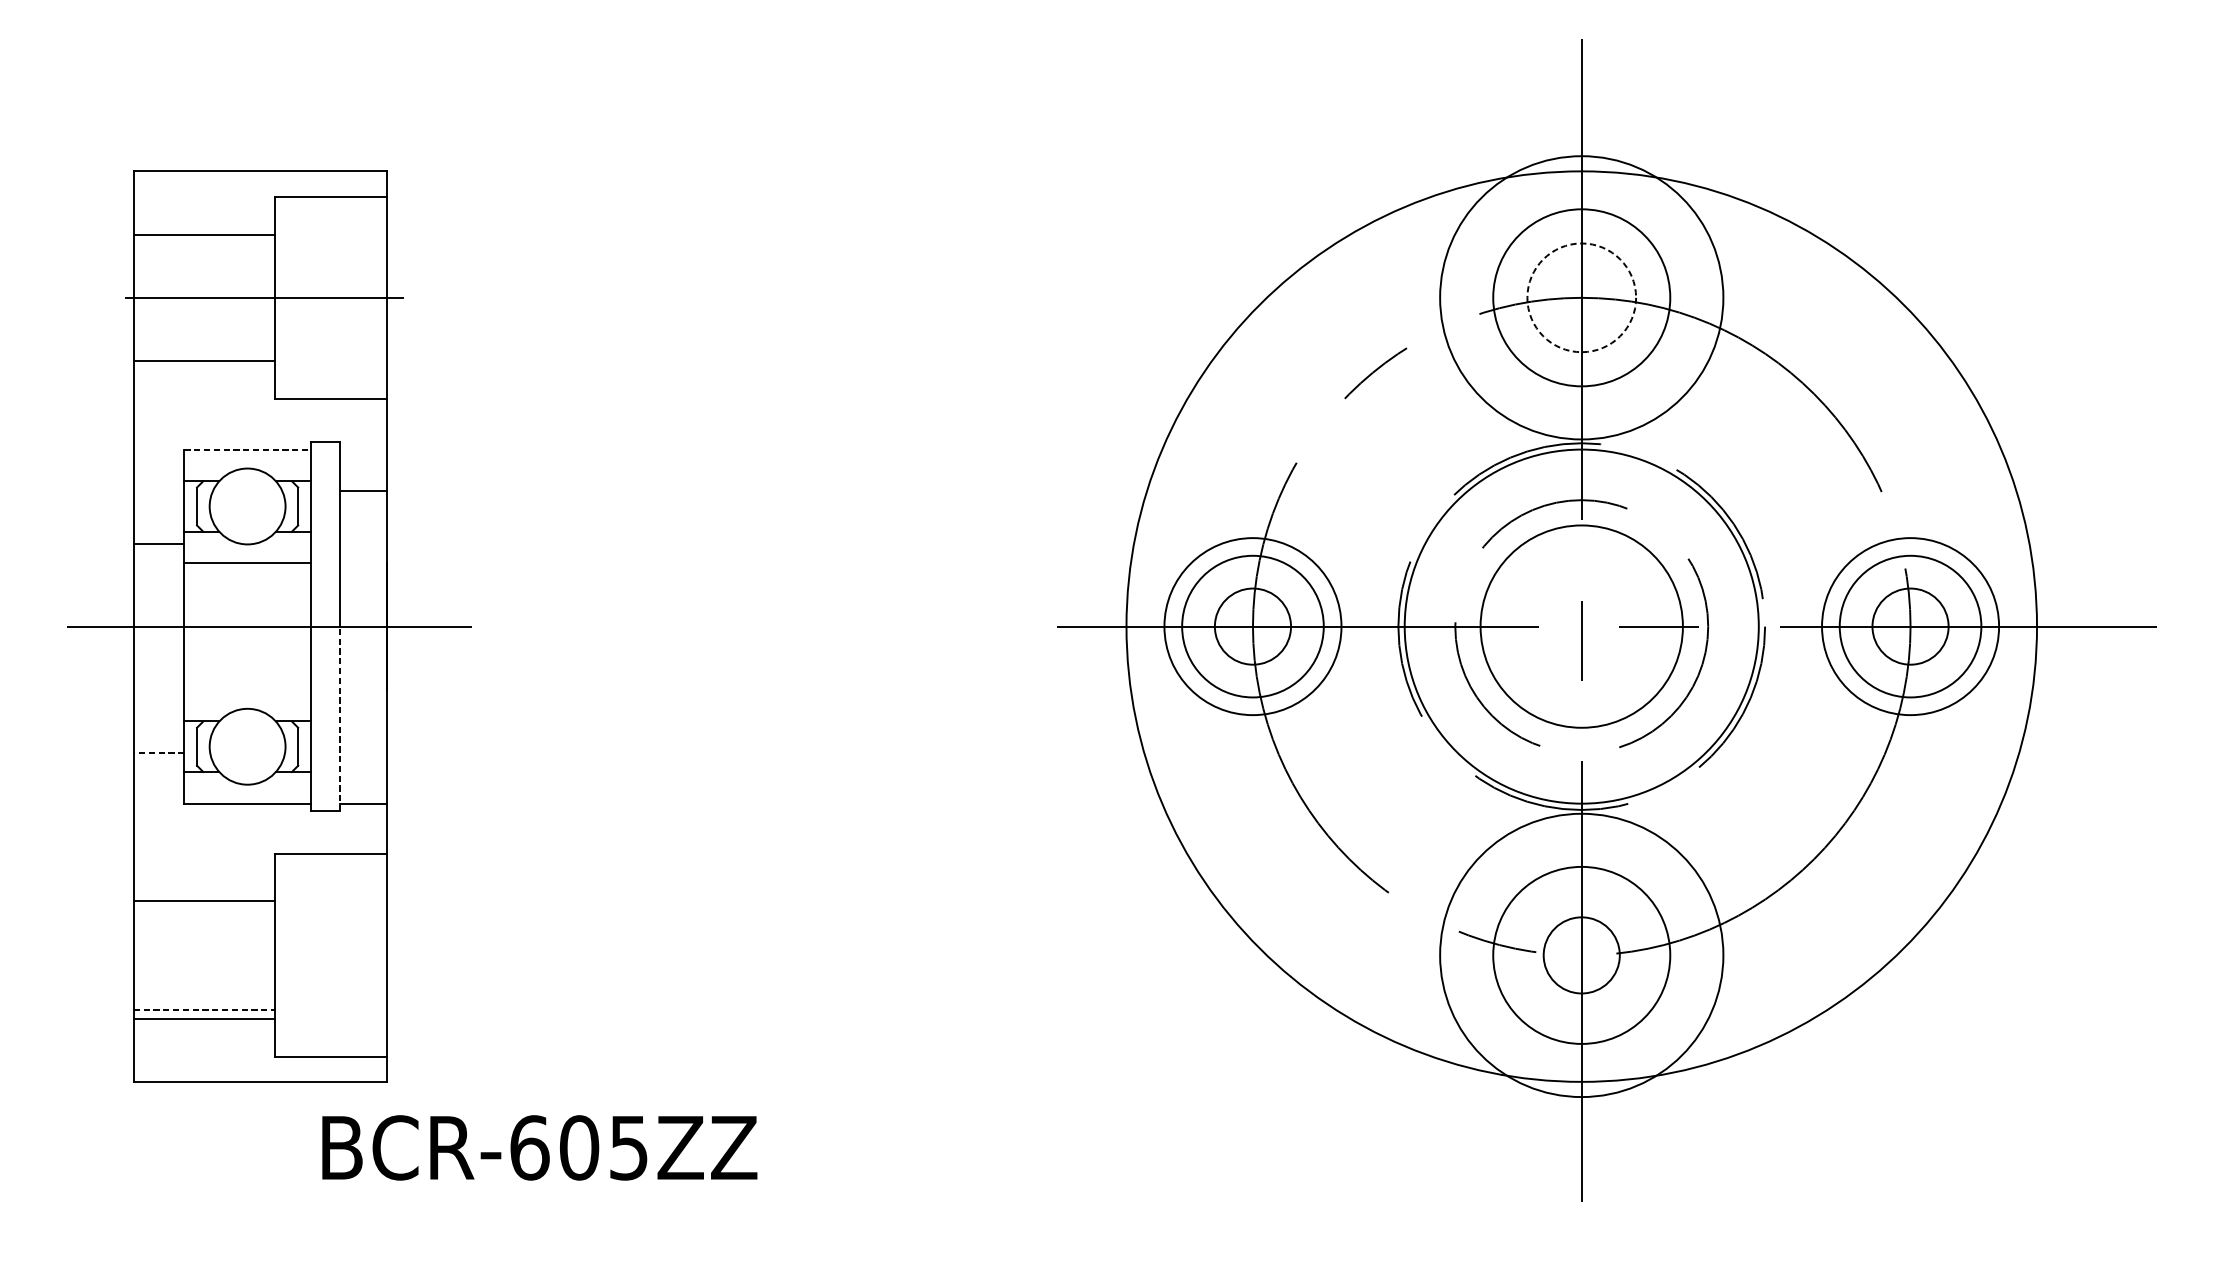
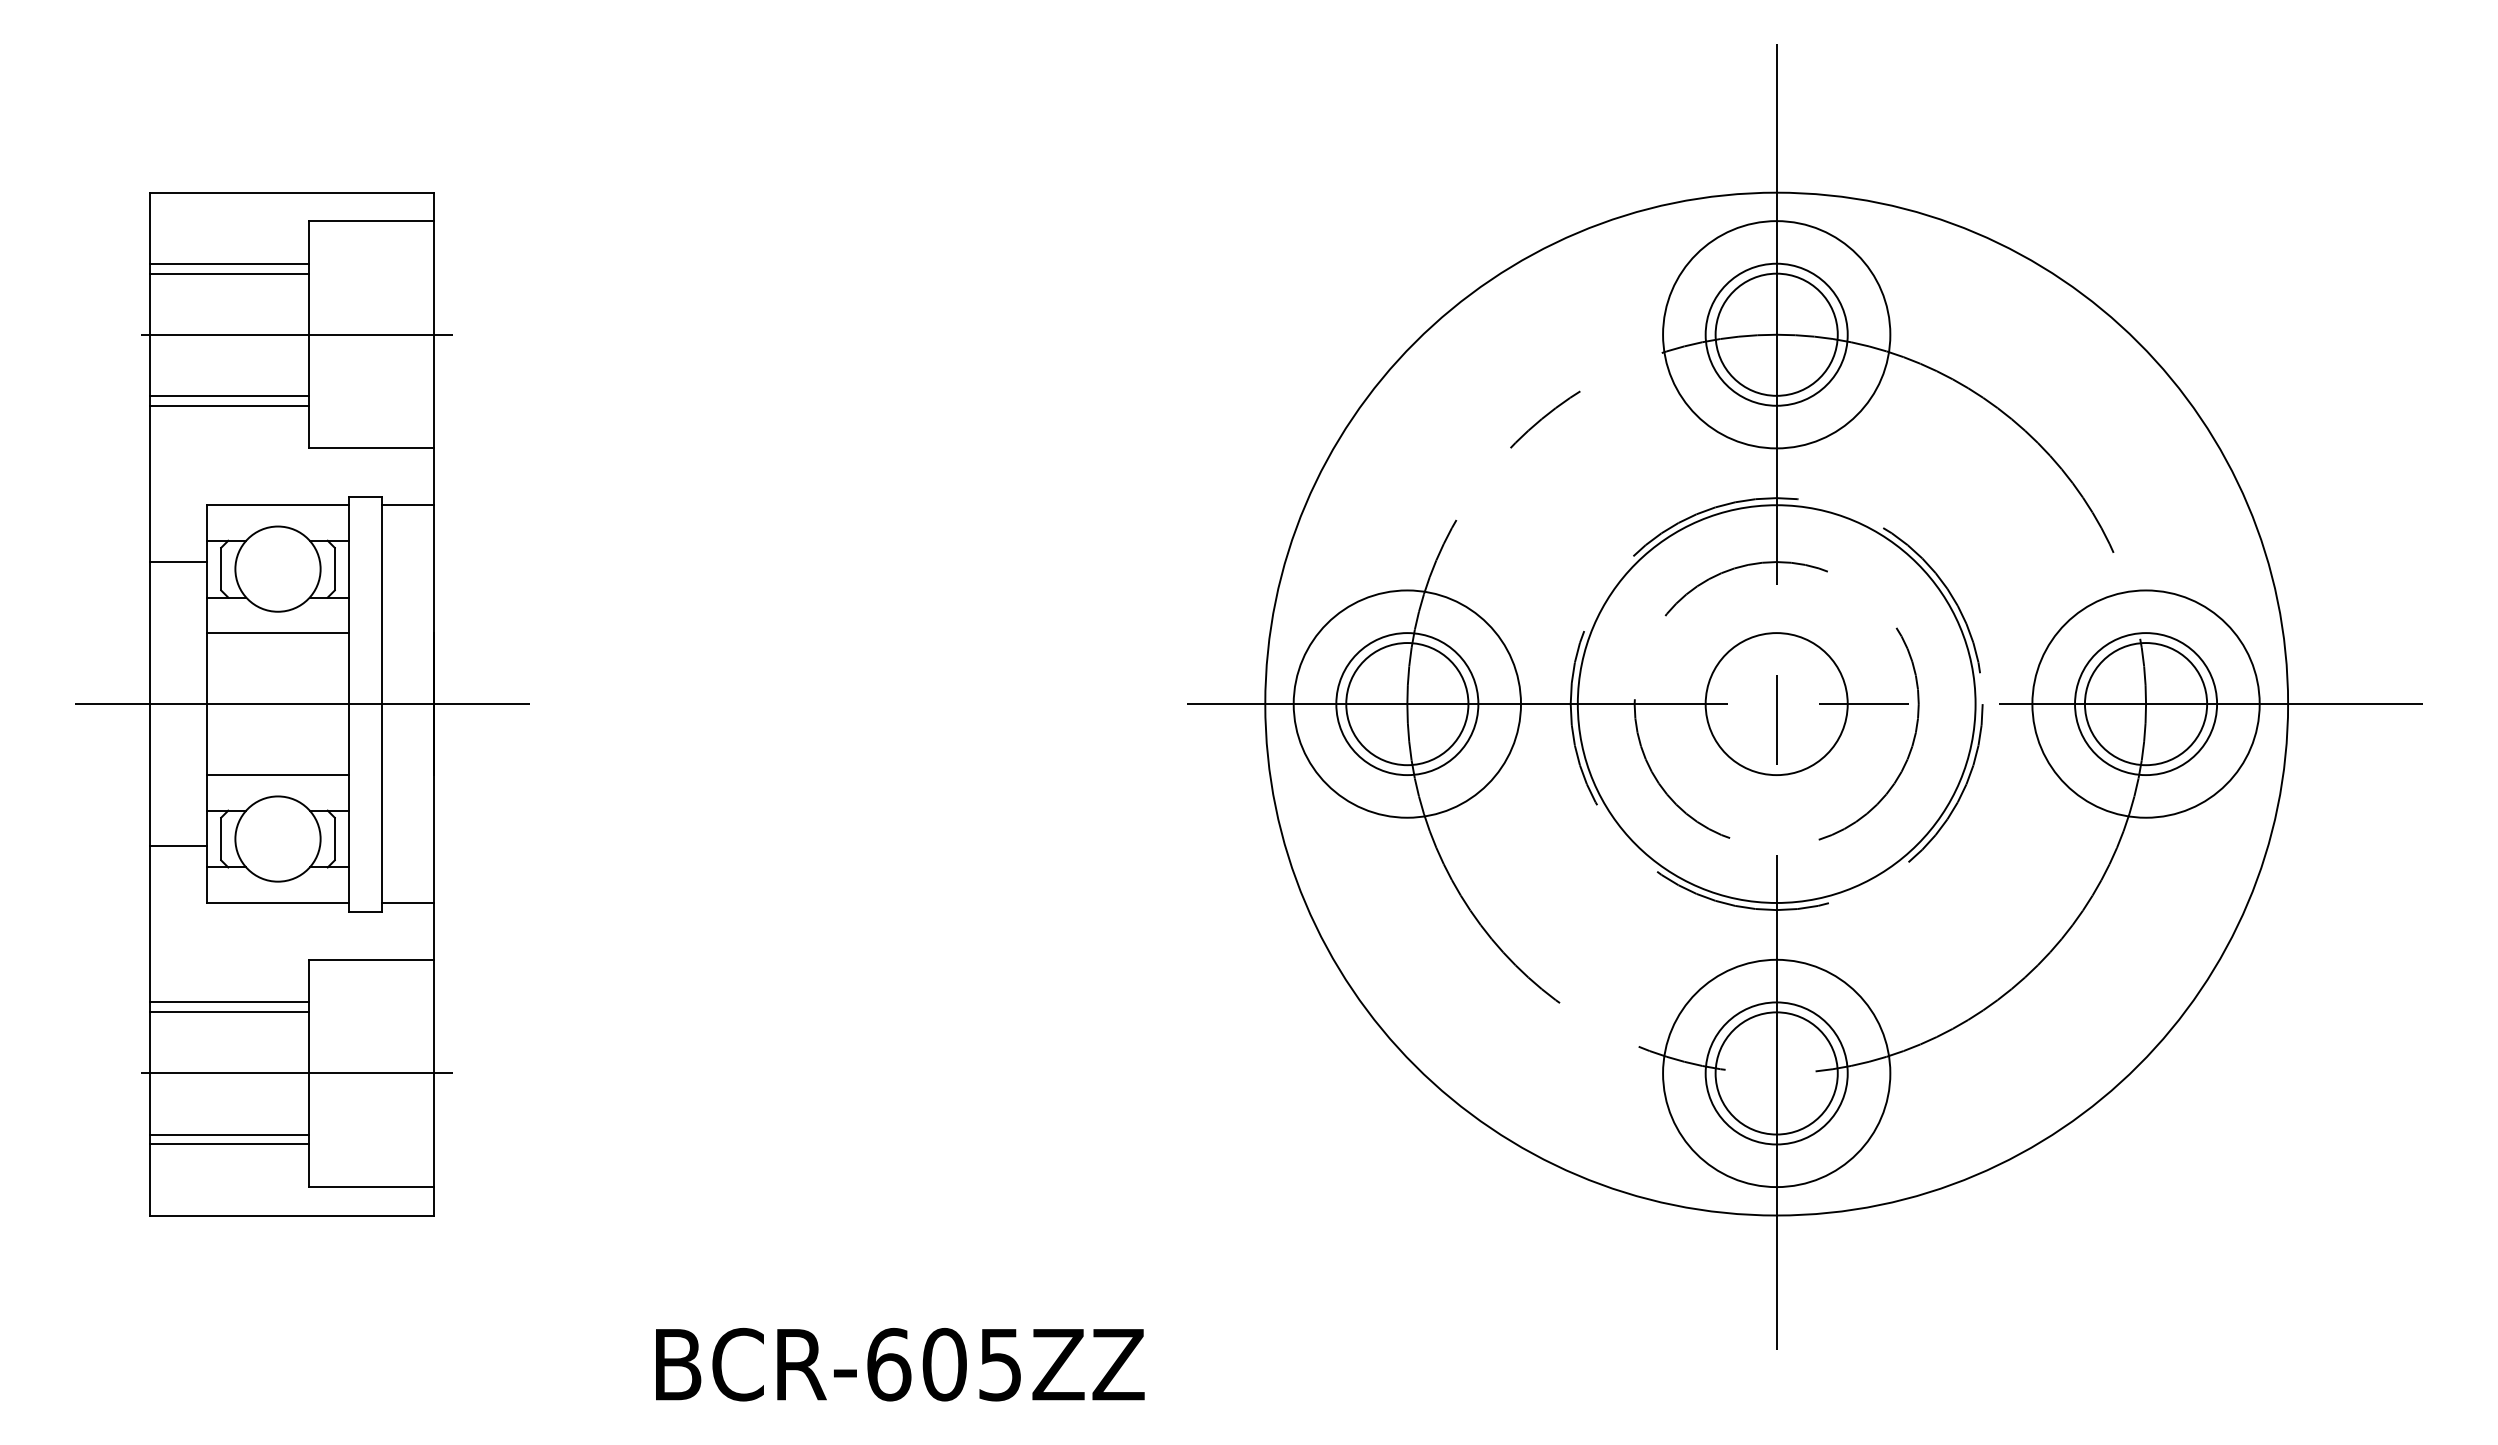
line: (204, 243) -> (229, 273), added
circle: (1581, 297) -> (1776, 334), dashed -> solid
circle: (1581, 297) -> (1776, 334), size x0.71
circle: (1581, 297) -> (1776, 334), size x0.71
line: (204, 351) -> (229, 395), added
line: (248, 449) -> (278, 505), dashed -> solid
line: (362, 491) -> (407, 505), moved
line: (159, 544) -> (178, 562), moved
circle: (1253, 626) -> (1407, 703), size x1.43
circle: (1253, 626) -> (1407, 704), size x0.71
circle: (1253, 626) -> (1407, 704), size x1.43
circle: (1581, 626) -> (1776, 704), size x0.62
circle: (1910, 626) -> (2145, 703), size x1.43
circle: (1910, 626) -> (2145, 704), size x1.43
circle: (1910, 626) -> (2146, 704), size x0.71
line: (247, 690) -> (277, 775), added
line: (339, 718) -> (381, 807), dashed -> solid
line: (159, 753) -> (178, 846), dashed -> solid
line: (204, 892) -> (229, 1002), added
line: (264, 955) -> (296, 1073), added
circle: (1581, 955) -> (1776, 1073), size x0.71
circle: (1581, 955) -> (1776, 1073), size x0.71
circle: (1581, 955) -> (1776, 1073), size x1.43
line: (204, 1009) -> (229, 1134), dashed -> solid
text: (540, 1147) -> (900, 1364), moved

